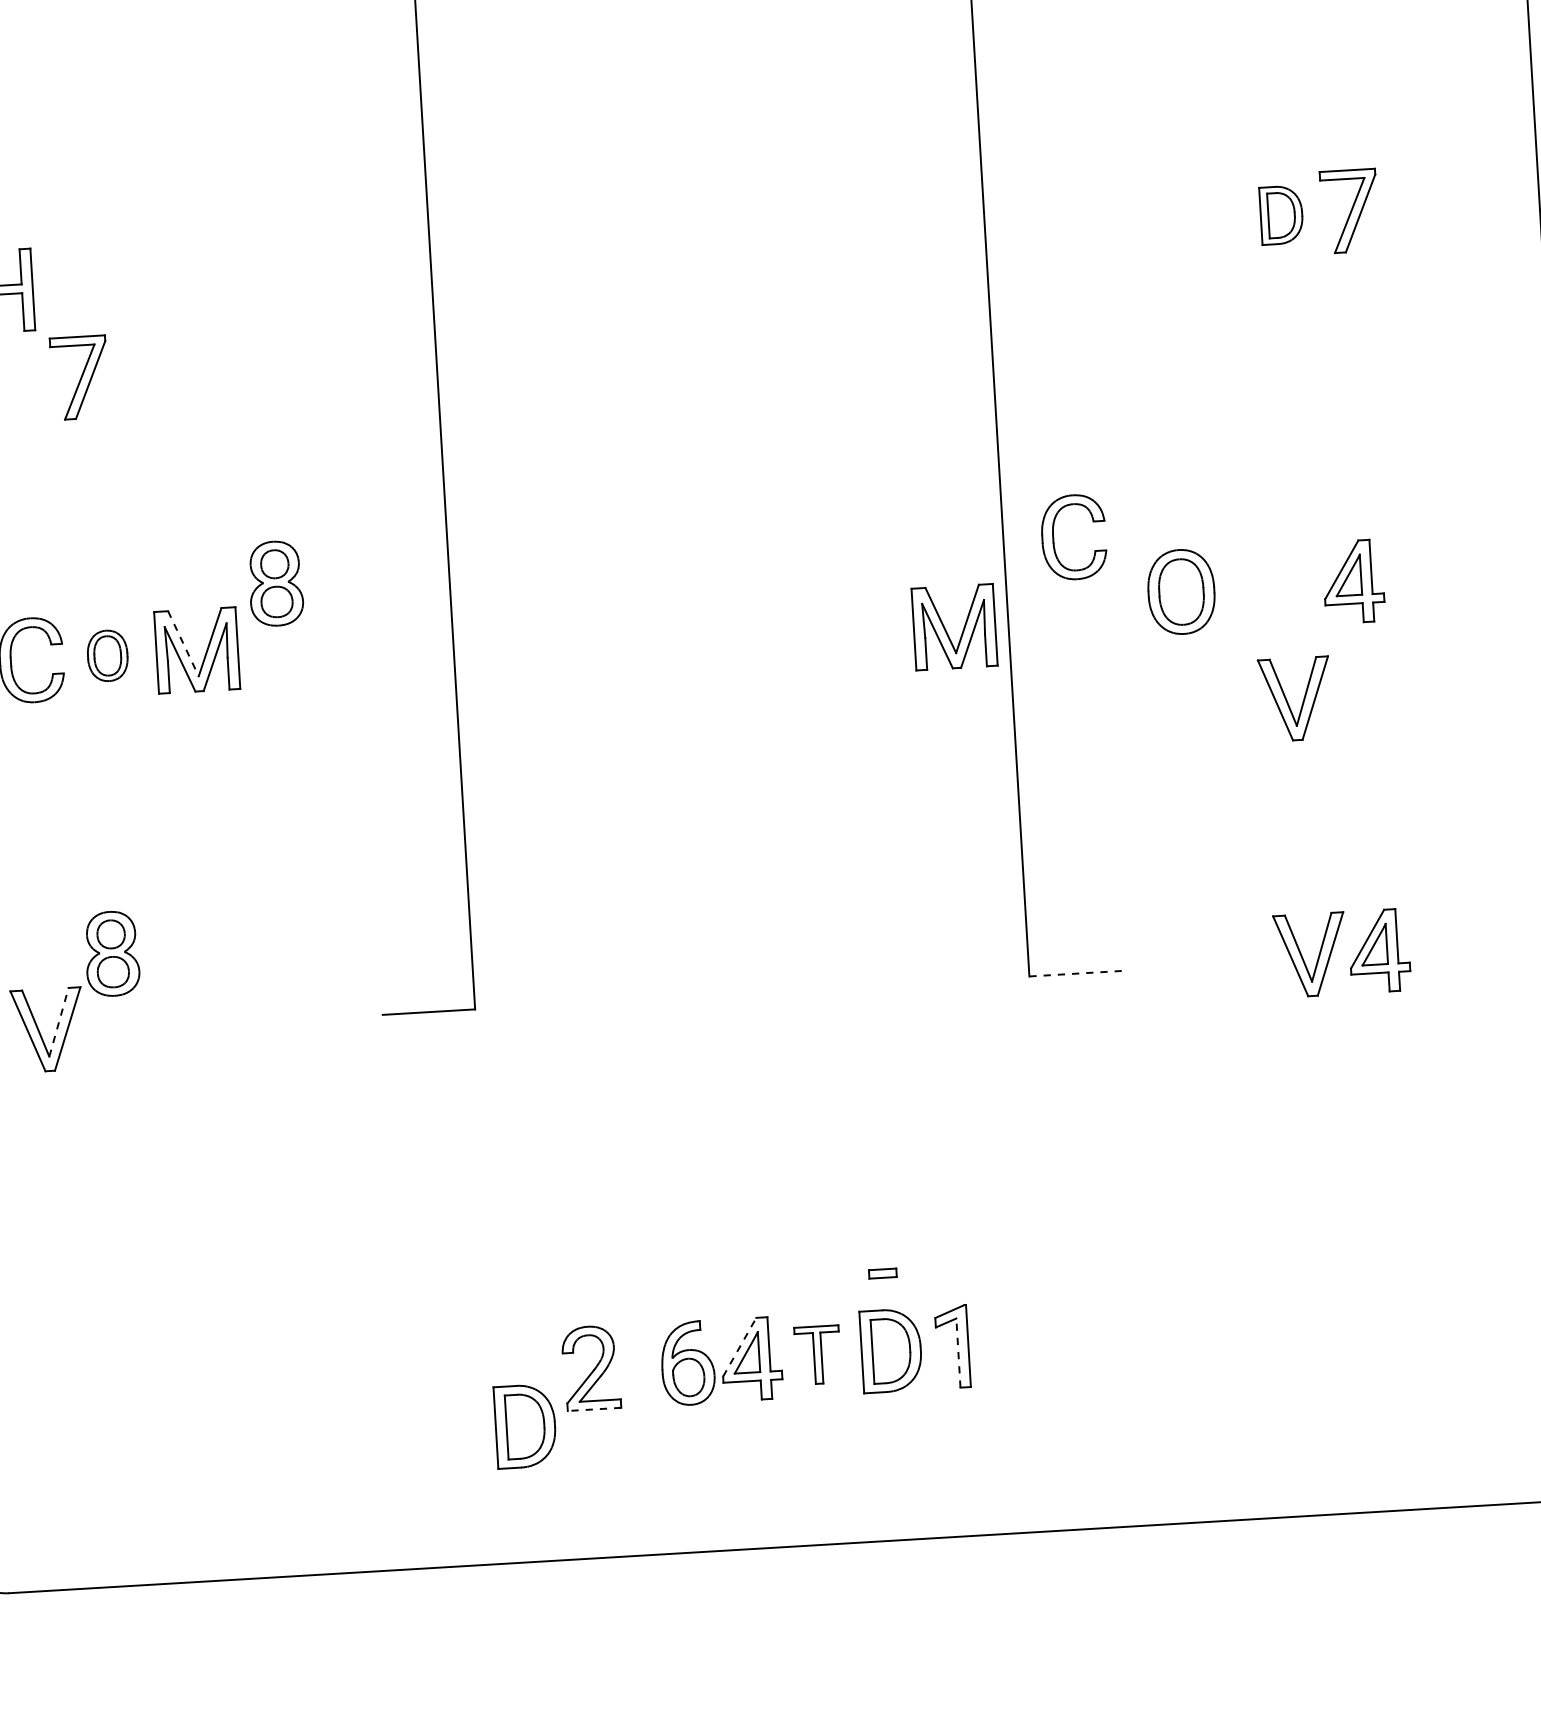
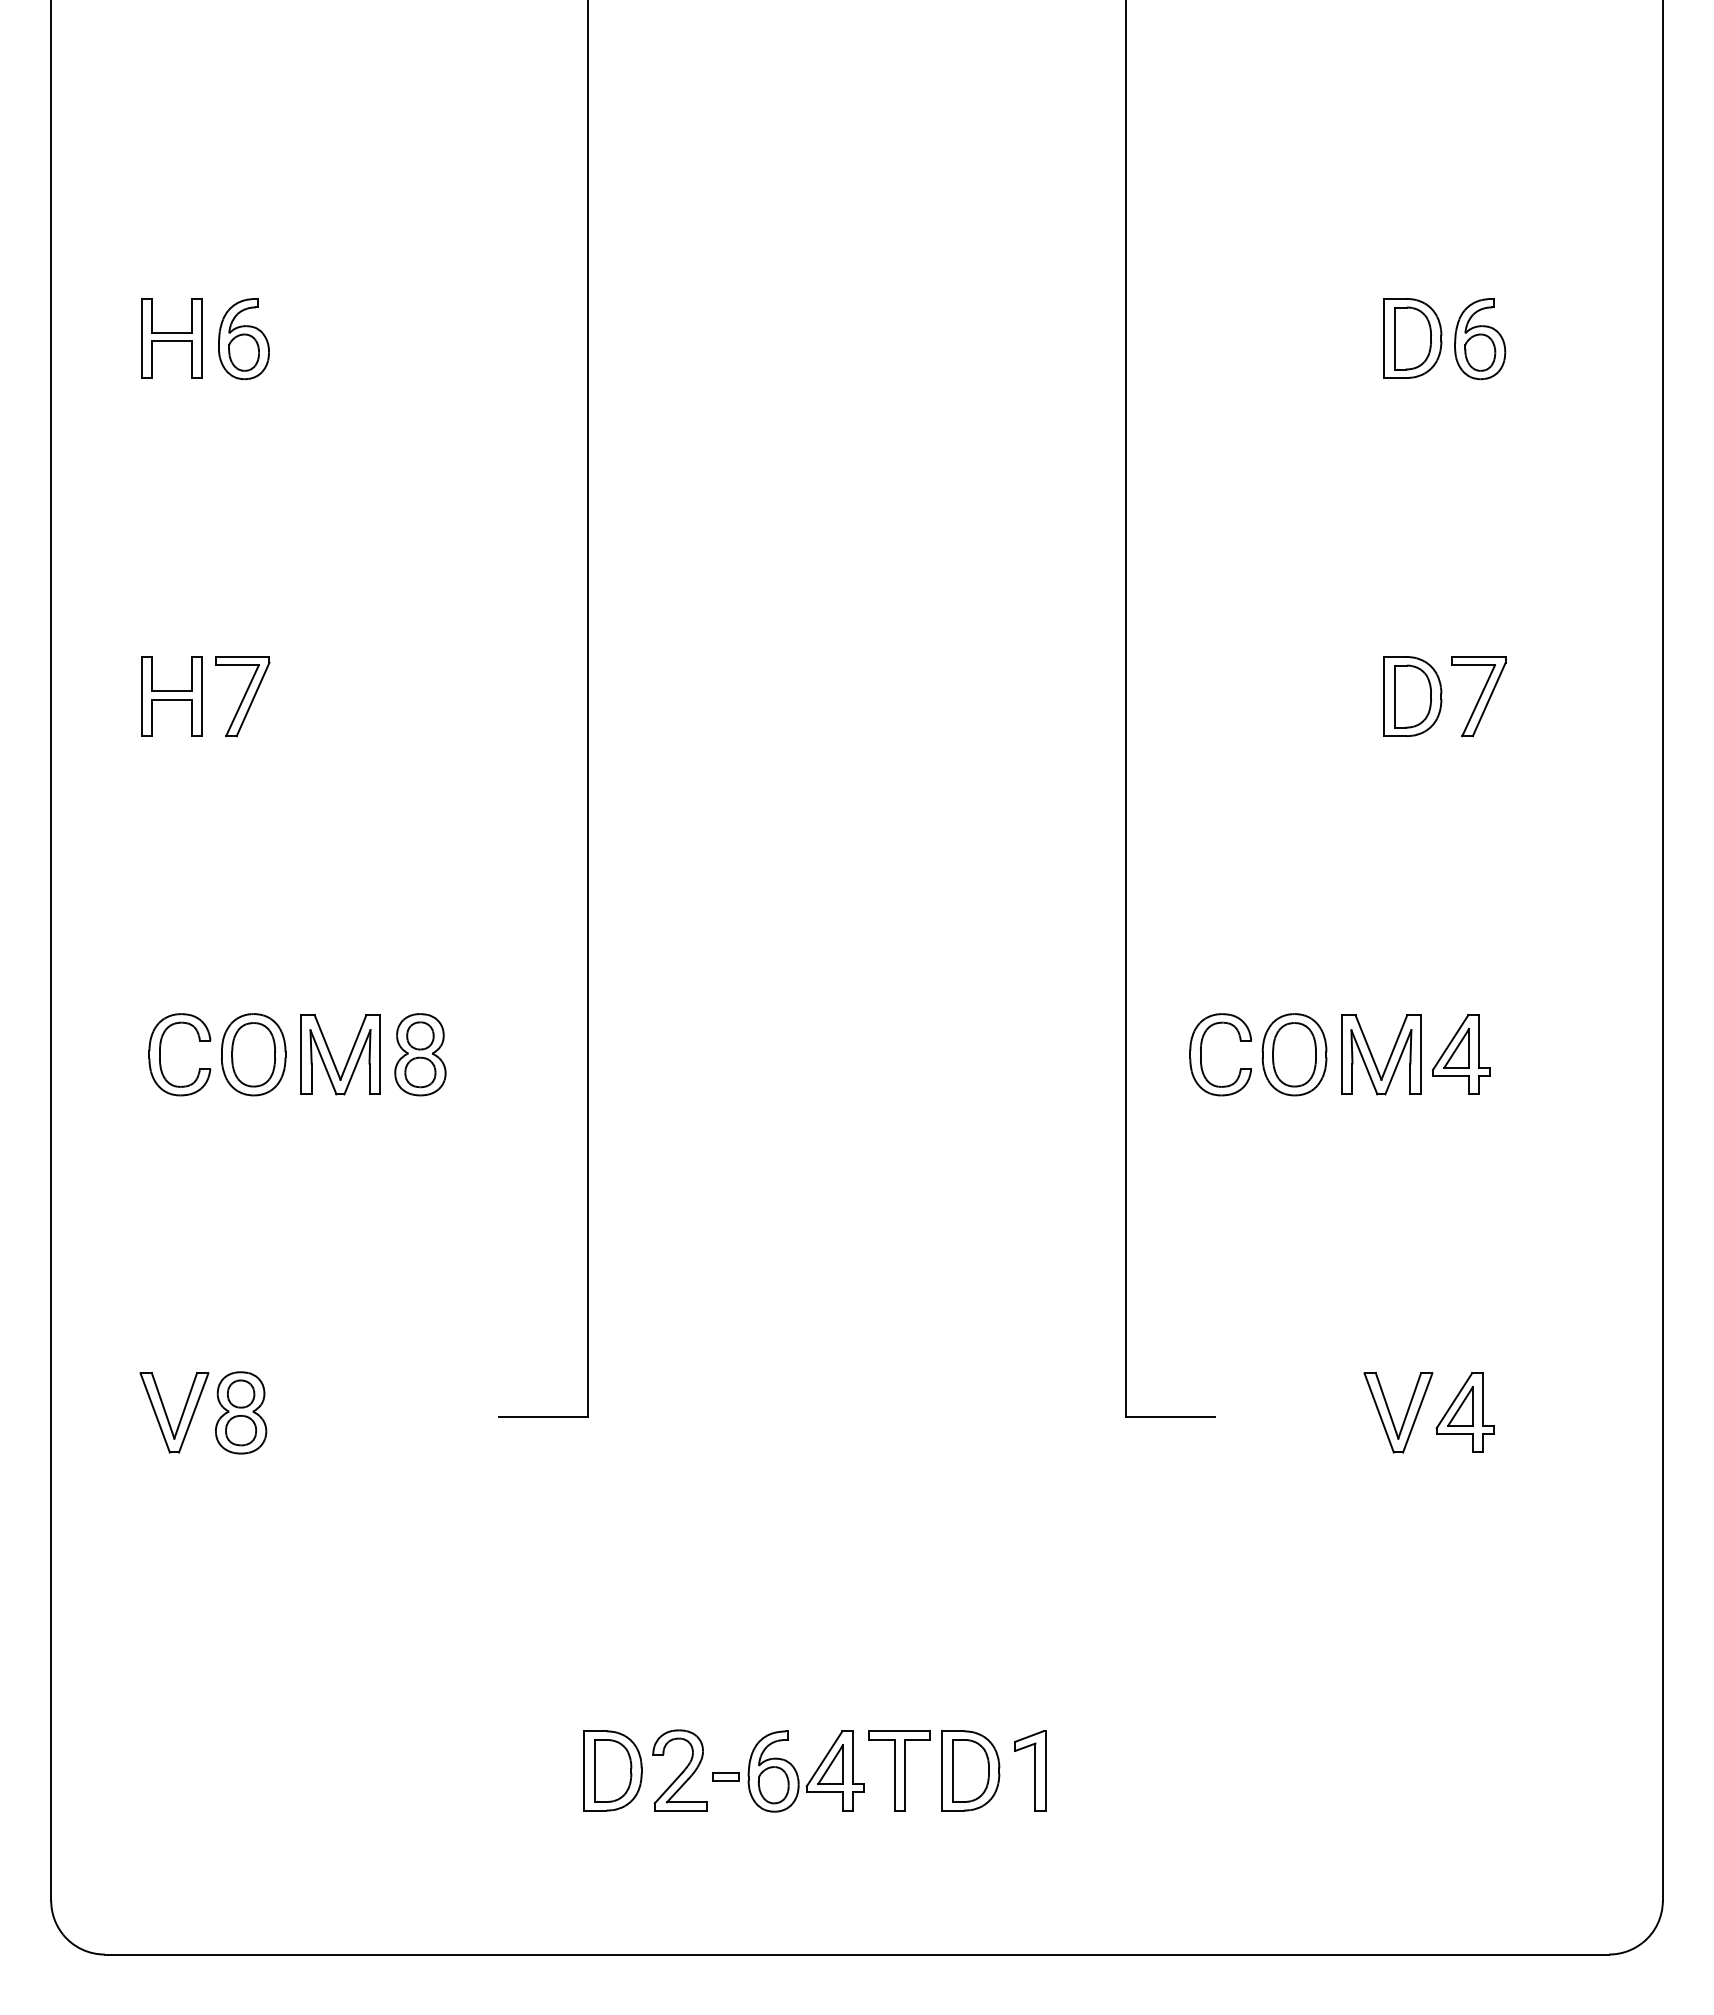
part: (1281, 215) -> (1412, 696), size x1.43
part: (79, 377) -> (242, 696), moved
part: (1053, 538) -> (1201, 1054), moved
part: (276, 583) -> (420, 1054), moved
part: (946, 629) -> (1373, 1056), moved
line: (183, 643) -> (327, 1047), dashed -> solid
part: (107, 655) -> (253, 1054), size x1.67
part: (1302, 700) -> (1405, 1166), removed
part: (112, 953) -> (241, 1412), moved
line: (1075, 973) -> (1170, 1417), dashed -> solid
line: (58, 1021) -> (185, 1405), dashed -> solid
part: (882, 1273) -> (725, 1776), moved
line: (739, 1346) -> (824, 1758), dashed -> solid
line: (958, 1353) -> (1035, 1777), dashed -> solid
part: (817, 1354) -> (899, 1770), size x1.43
line: (594, 1409) -> (680, 1810), dashed -> solid
part: (524, 1425) -> (612, 1770), moved

